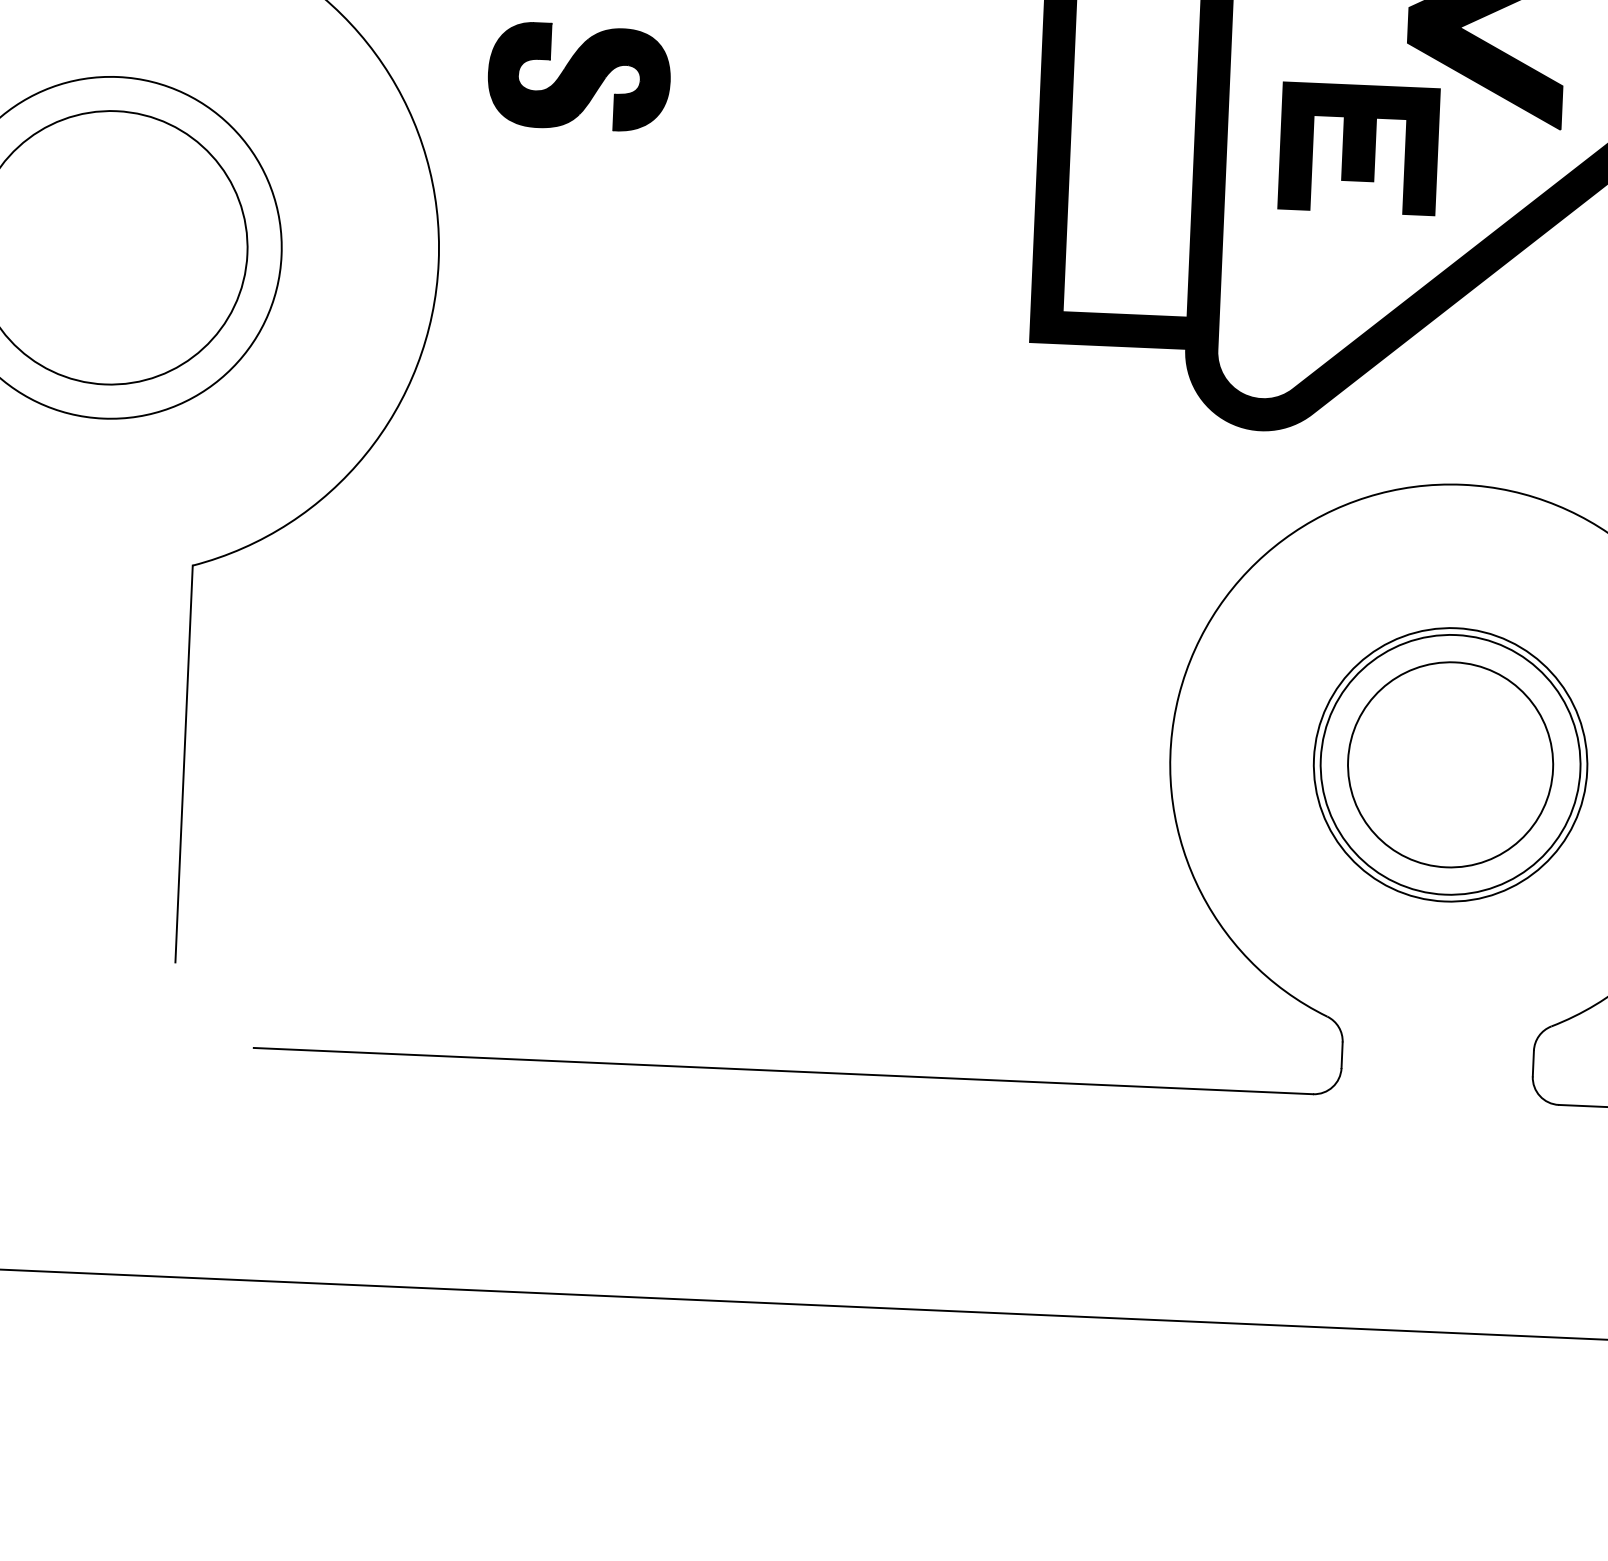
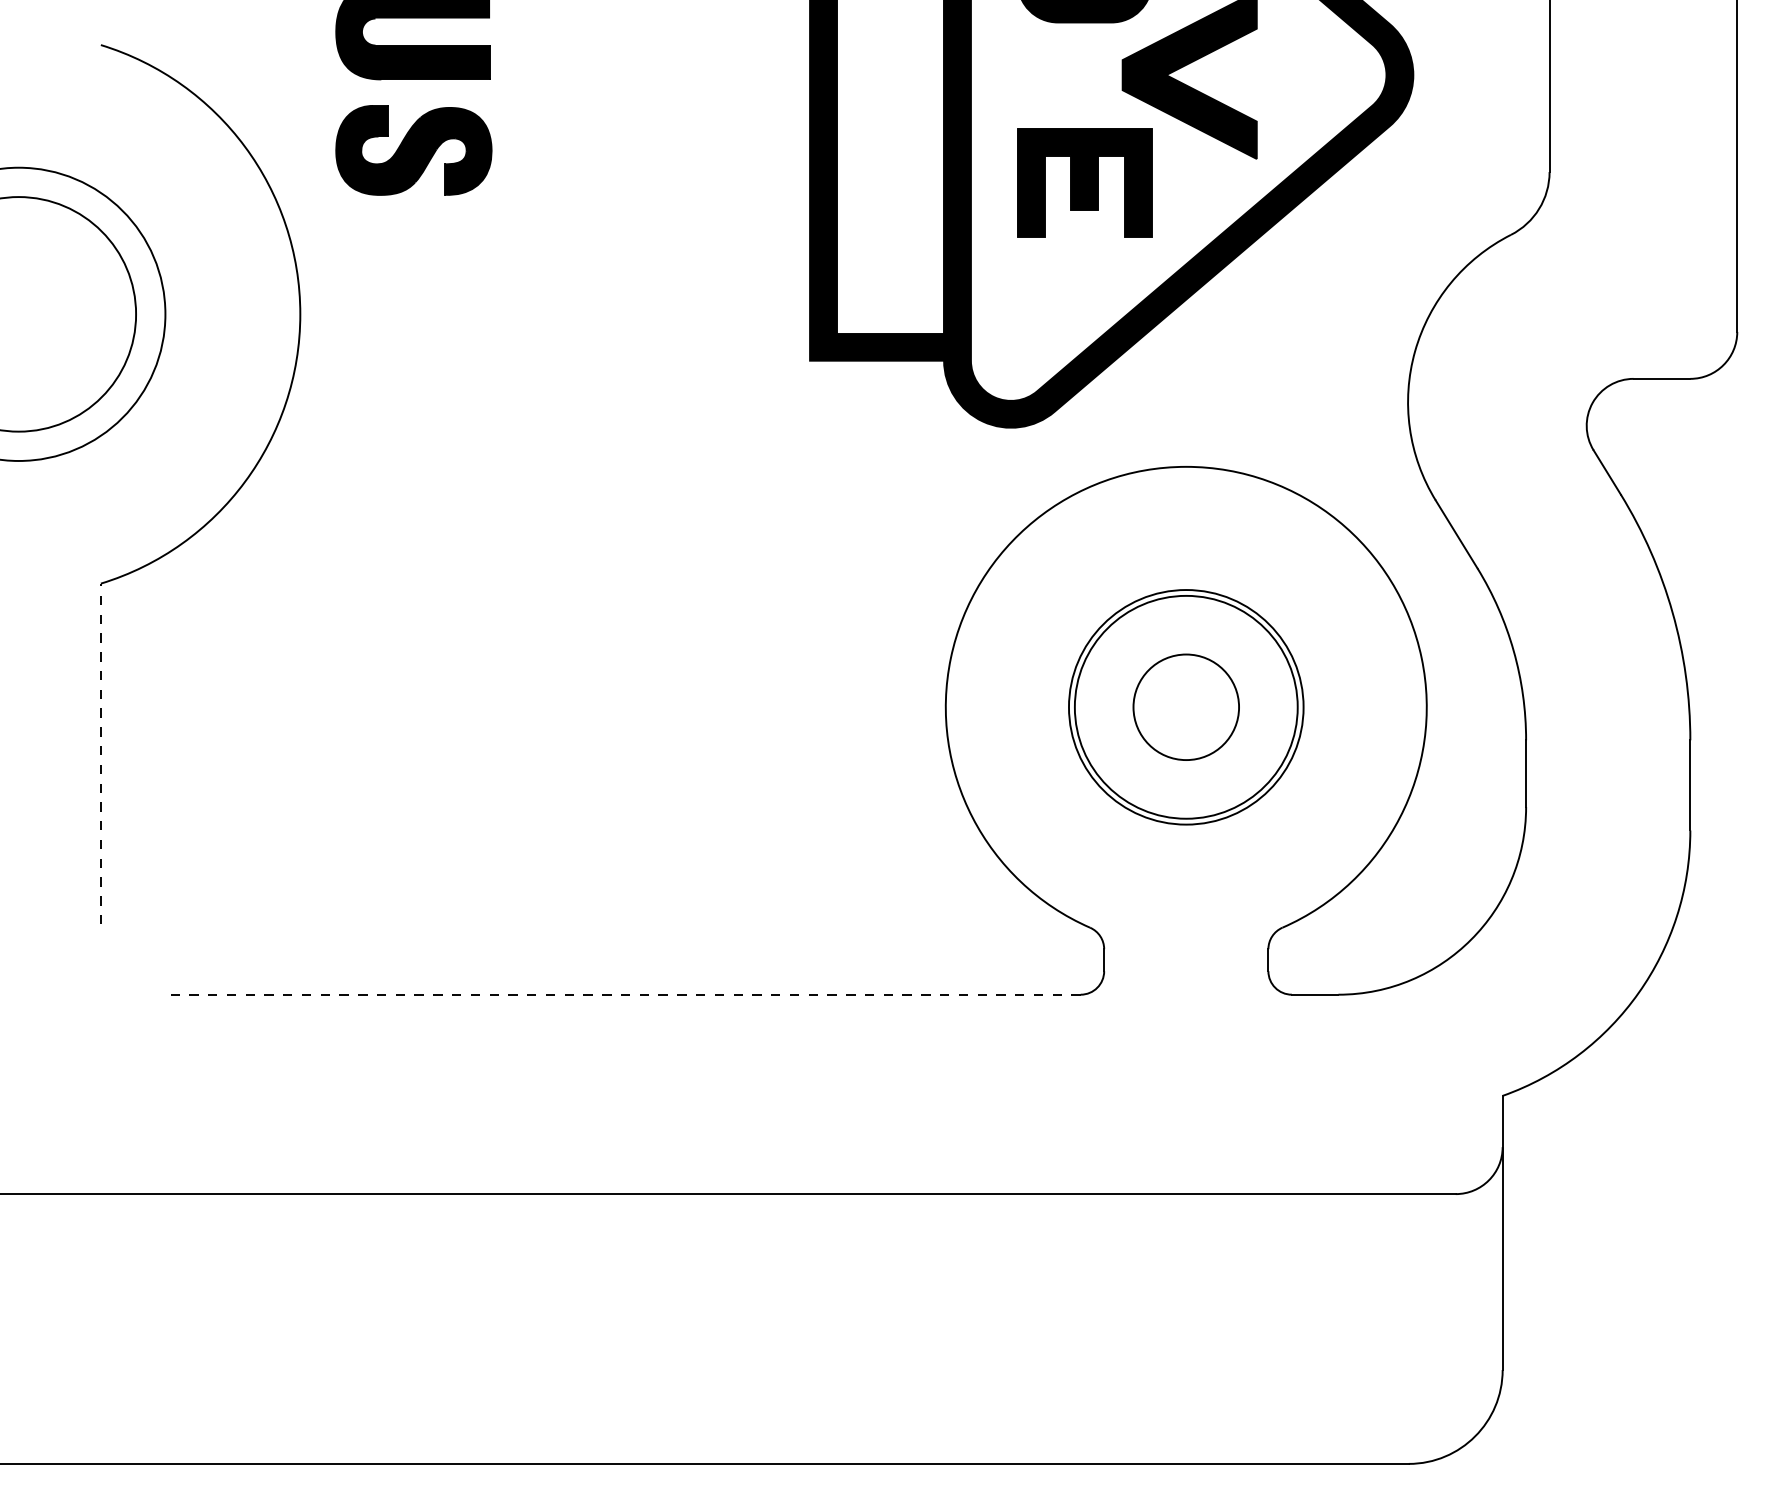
line: (183, 763) -> (100, 753), solid -> dashed
circle: (1450, 765) -> (1186, 707), size x0.6
line: (784, 1070) -> (626, 994), solid -> dashed

